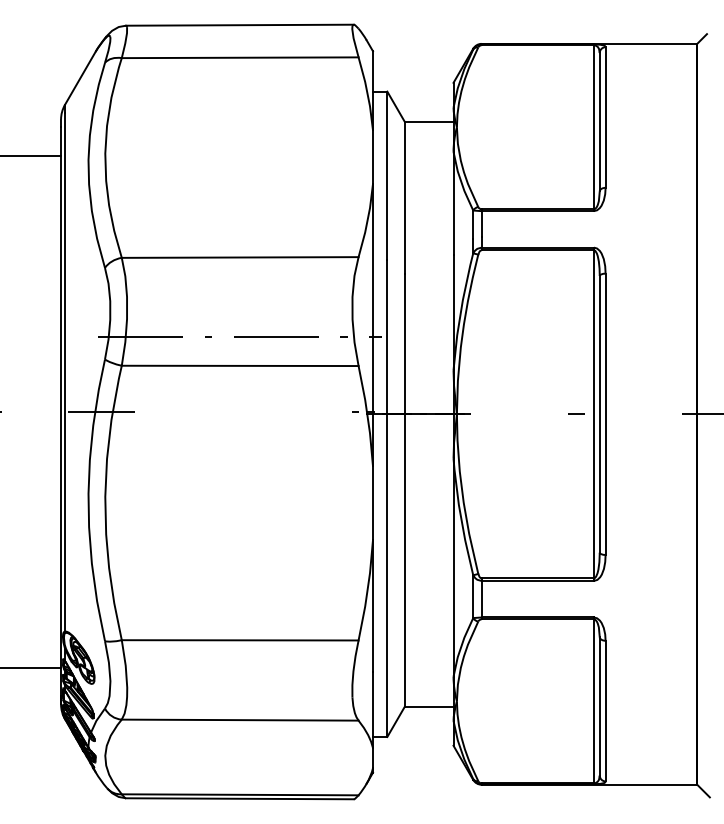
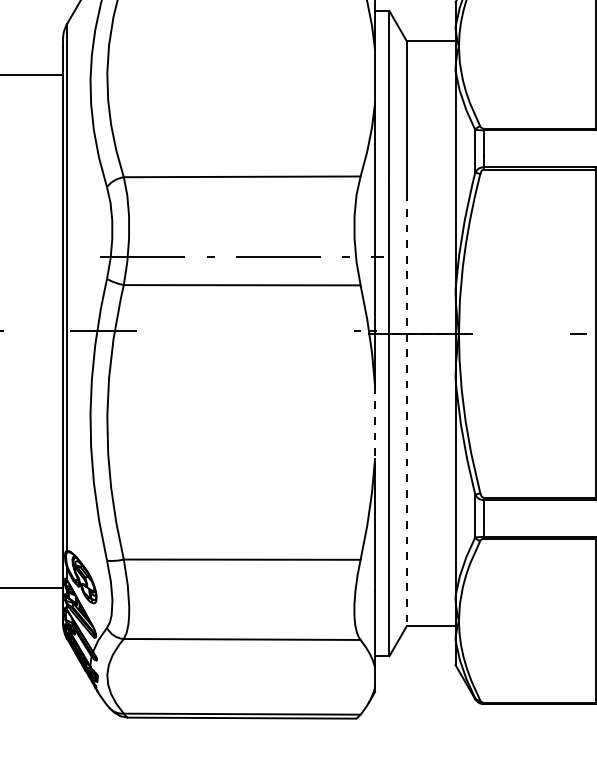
line: (404, 490) -> (406, 409), solid -> dashed
line: (373, 503) -> (375, 422), solid -> dashed

